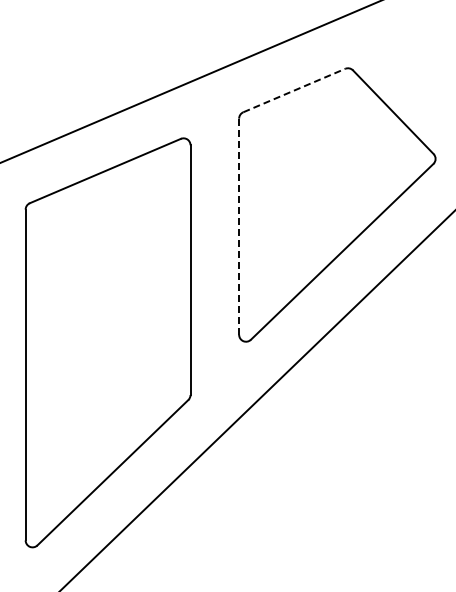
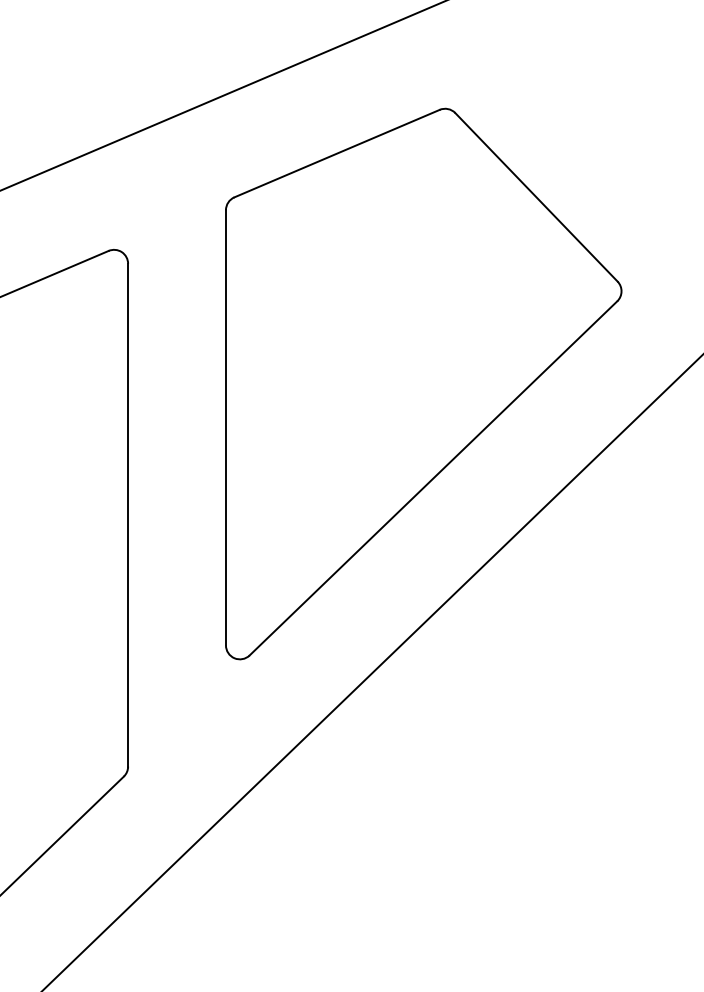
line: (294, 90) -> (337, 153), dashed -> solid
line: (239, 226) -> (226, 427), dashed -> solid

